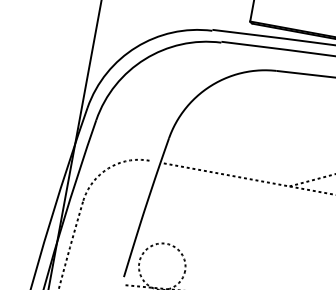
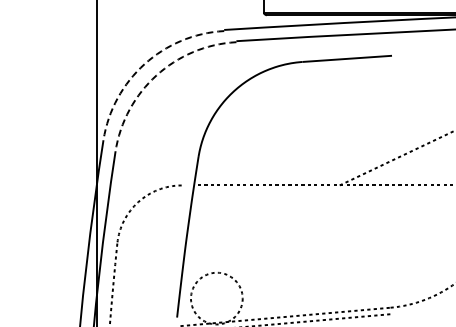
arc: (136, 47) -> (144, 64), solid -> dashed
arc: (145, 59) -> (156, 75), solid -> dashed

